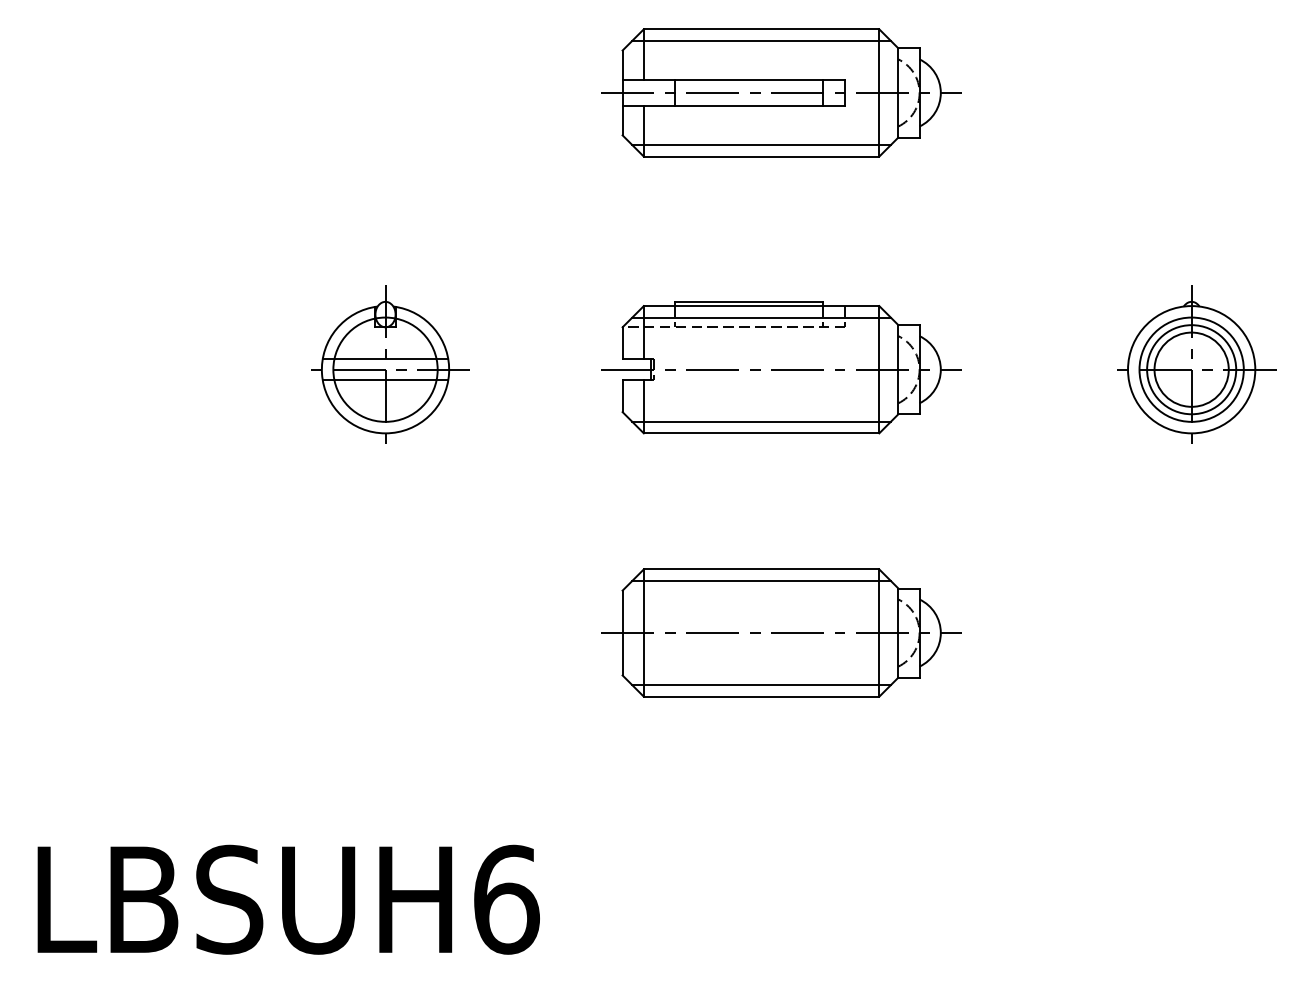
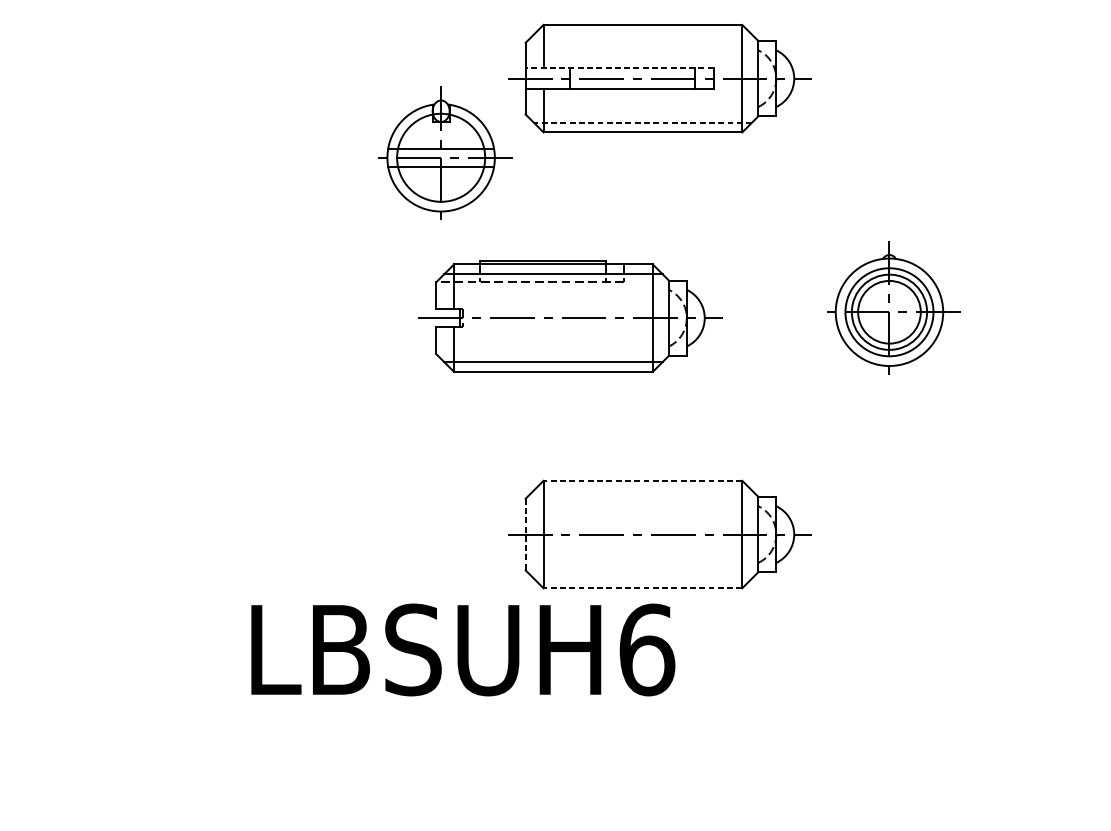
line: (761, 40) -> (642, 34), removed
line: (733, 80) -> (619, 68), solid -> dashed
line: (761, 145) -> (642, 123), solid -> dashed
part: (390, 364) -> (445, 153), moved
part: (1196, 364) -> (893, 307), moved
part: (781, 367) -> (570, 316), moved
line: (761, 569) -> (642, 480), solid -> dashed
line: (761, 580) -> (642, 490), removed
line: (622, 633) -> (525, 534), solid -> dashed
line: (761, 685) -> (642, 578), removed
line: (761, 696) -> (642, 588), solid -> dashed
text: (288, 899) -> (463, 649), moved

